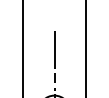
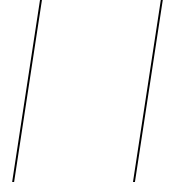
line: (54, 60) -> (83, 119), removed

